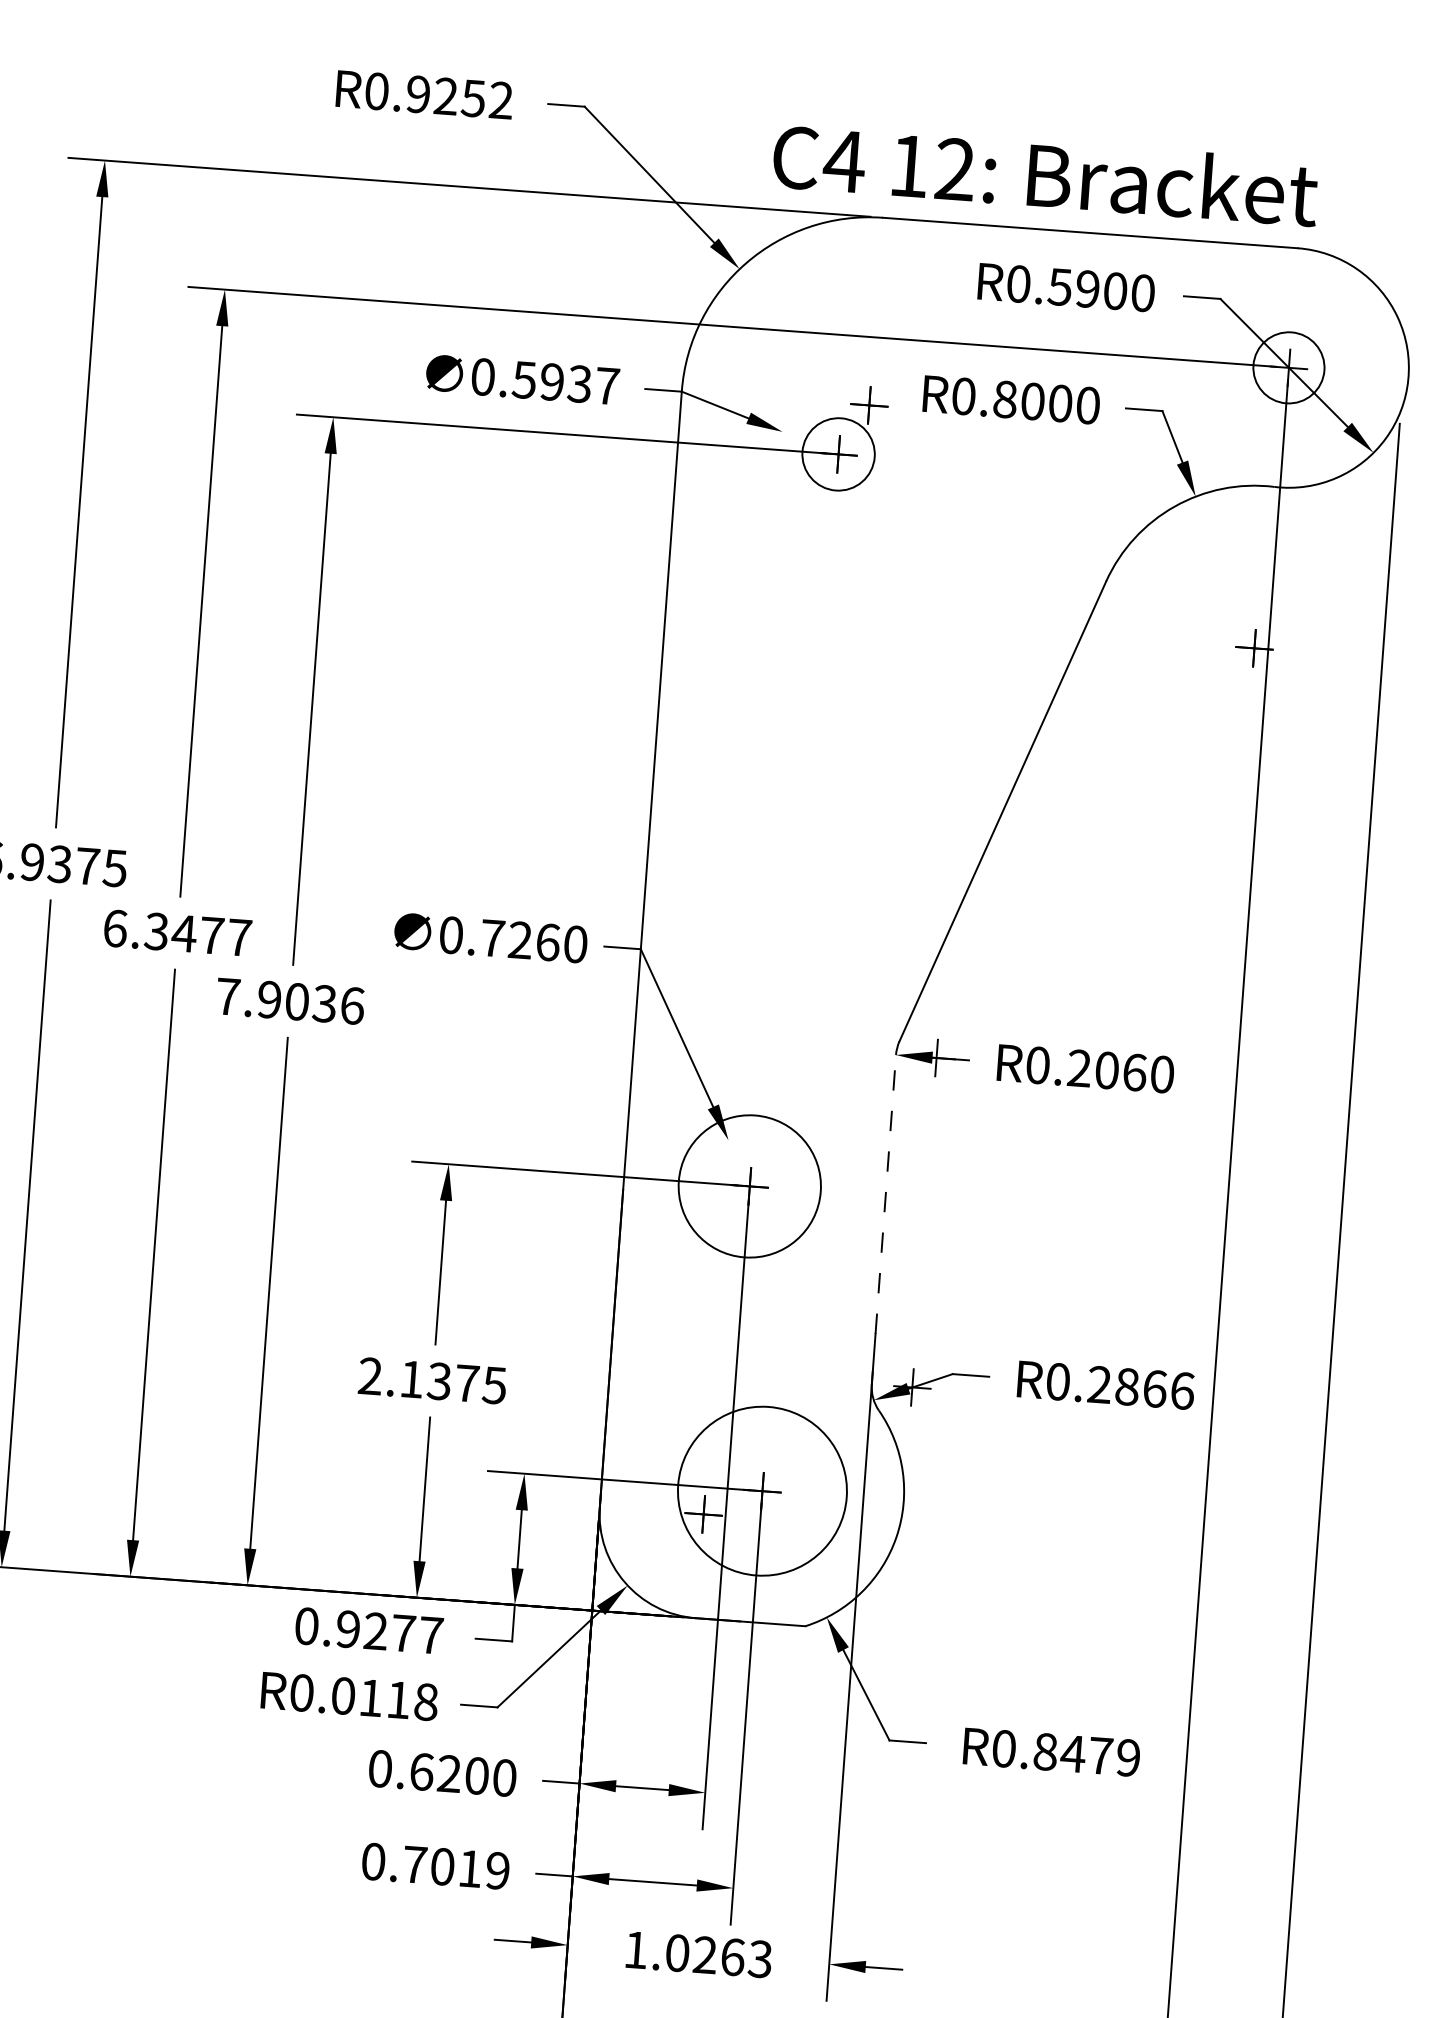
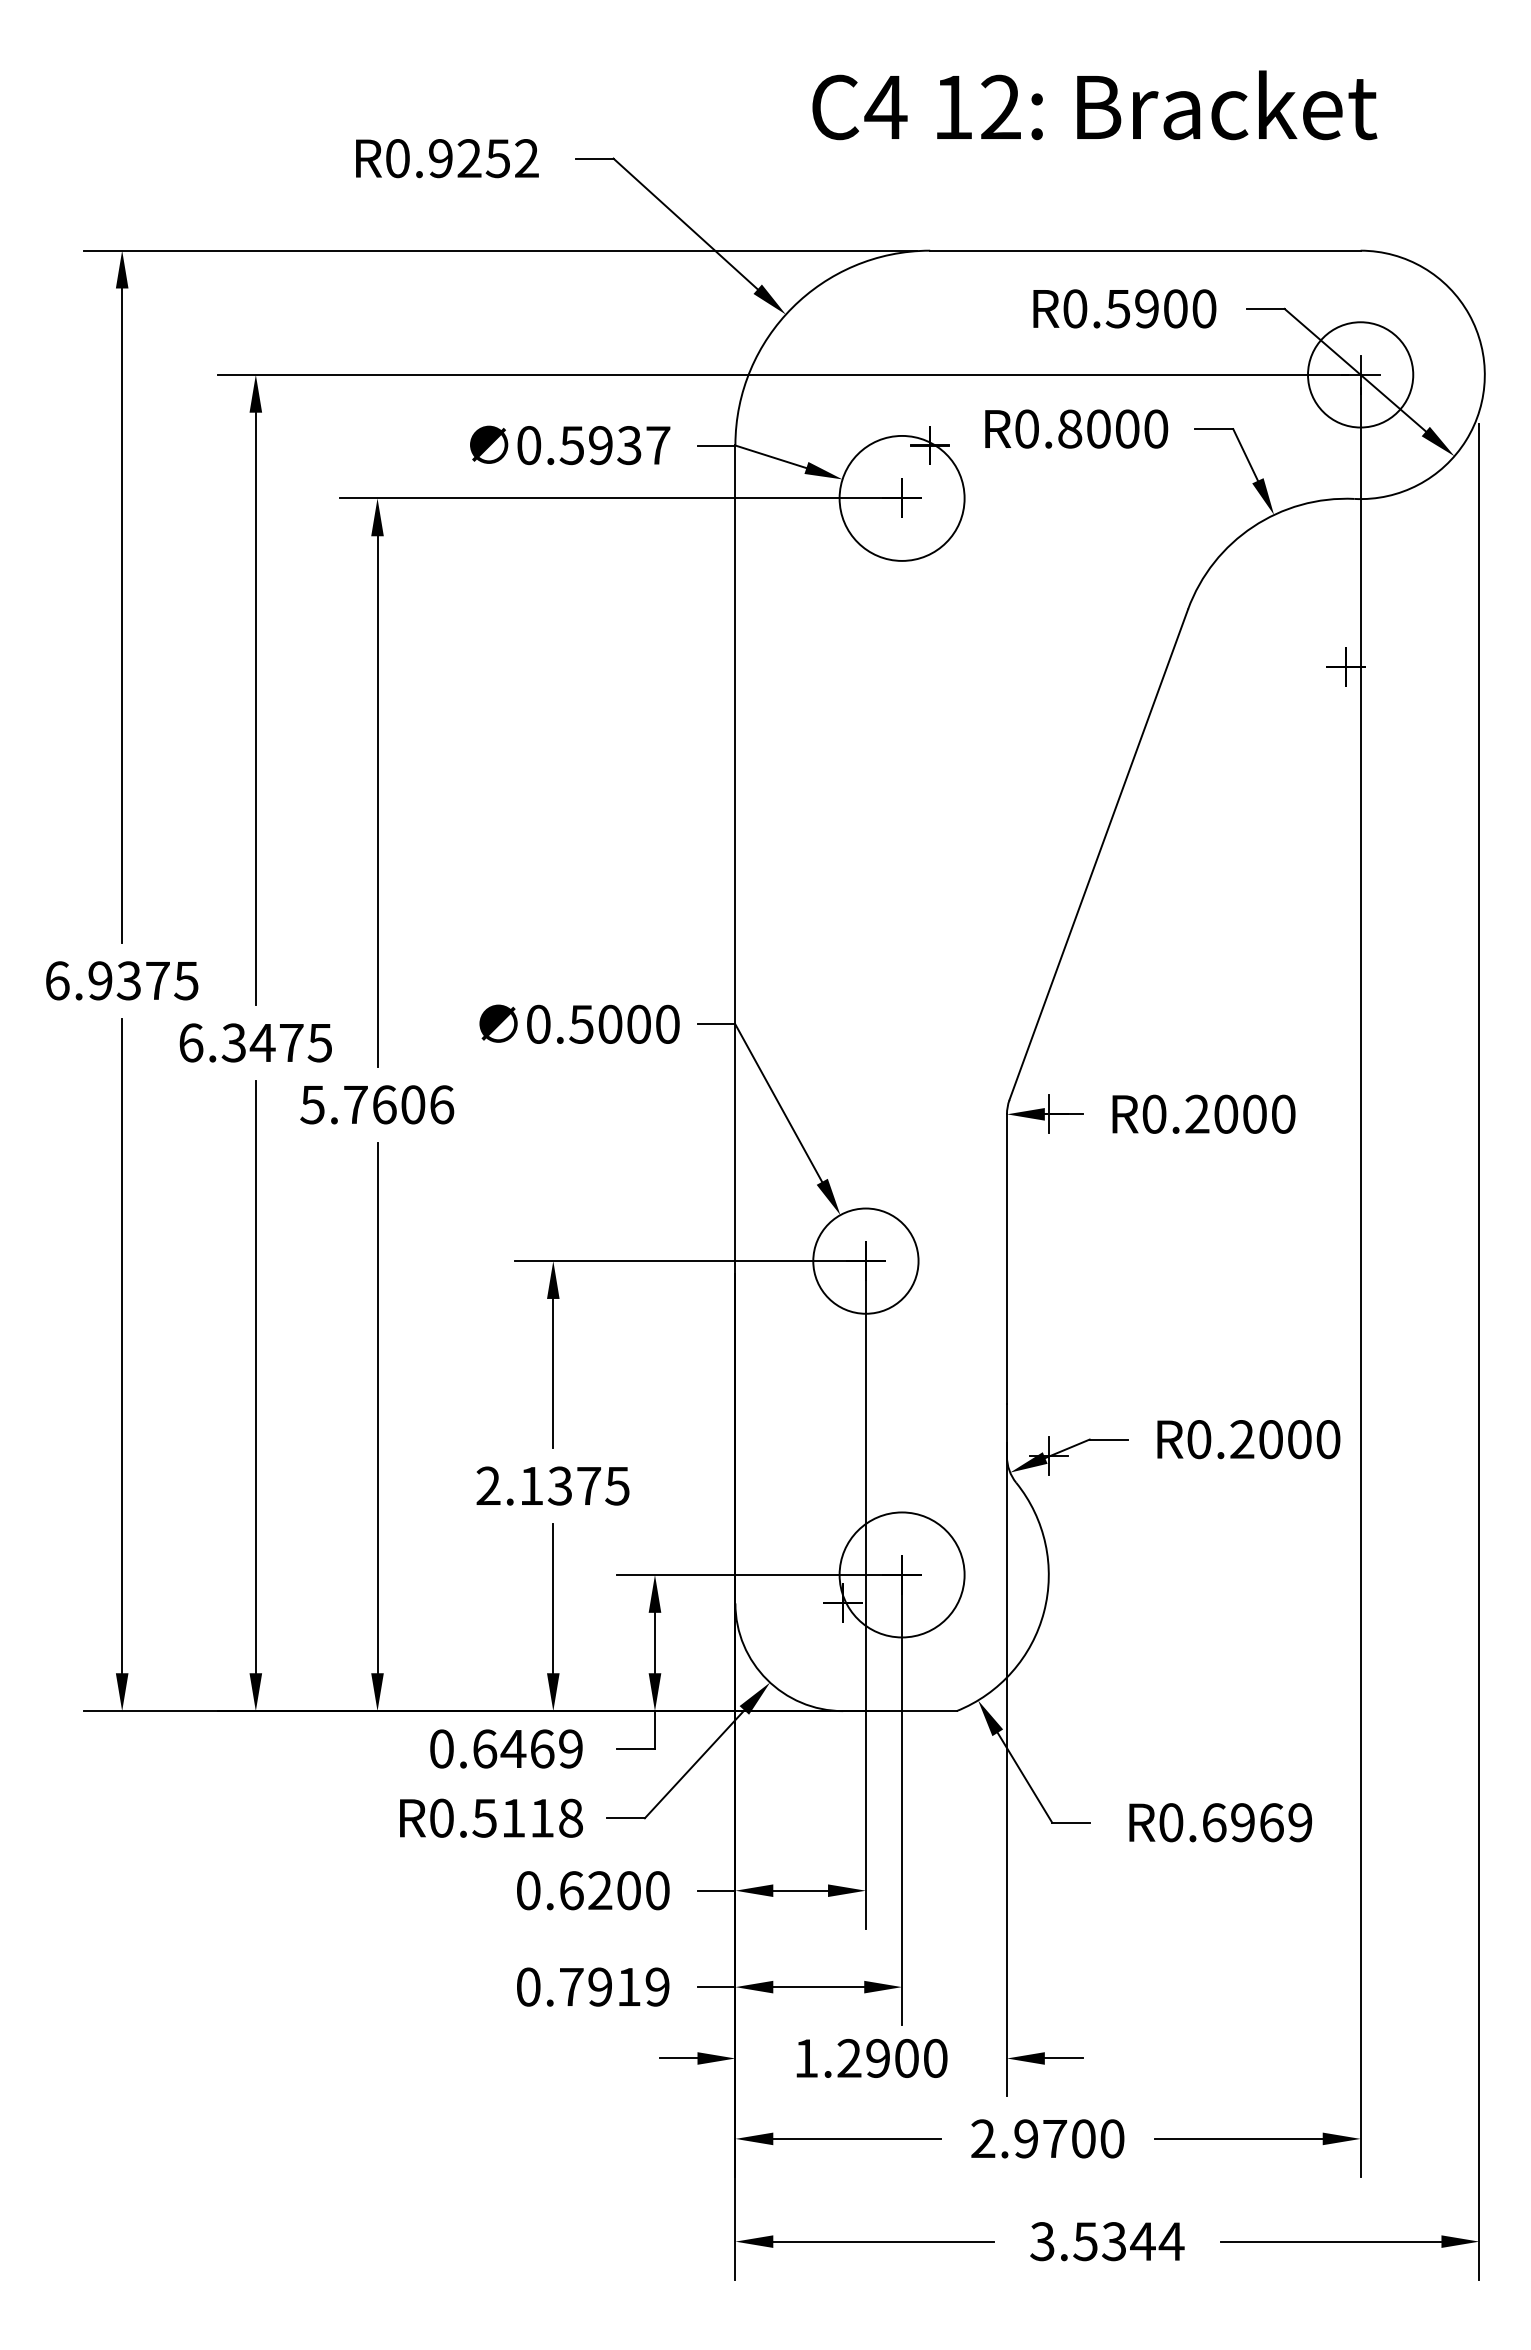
text: (1045, 174) -> (1094, 105), moved
circle: (1288, 367) -> (1360, 374), size x1.43
circle: (838, 453) -> (901, 497), size x1.67
text: (238, 938) -> (319, 1043), 6.3477 -> 6.3475
text: (520, 939) -> (610, 1023), 0.7260 -> 0.5000
text: (276, 999) -> (362, 1104), 7.9036 -> 5.7606
text: (1135, 1071) -> (1255, 1113), R0.2060 -> R0.2000
circle: (749, 1185) -> (865, 1260), size x0.71
line: (885, 1194) -> (1006, 1259), dashed -> solid
text: (1154, 1388) -> (1299, 1439), R0.2866 -> R0.2000
circle: (761, 1490) -> (901, 1574), size x0.71
text: (389, 1631) -> (527, 1748), 0.9277 -> 0.6469
text: (343, 1695) -> (484, 1817), R0.0118 -> R0.5118
text: (1072, 1753) -> (1242, 1822), R0.8479 -> R0.6969
text: (442, 1866) -> (600, 1986), 0.7019 -> 0.7919
text: (719, 1956) -> (892, 2058), 1.0263 -> 1.2900

